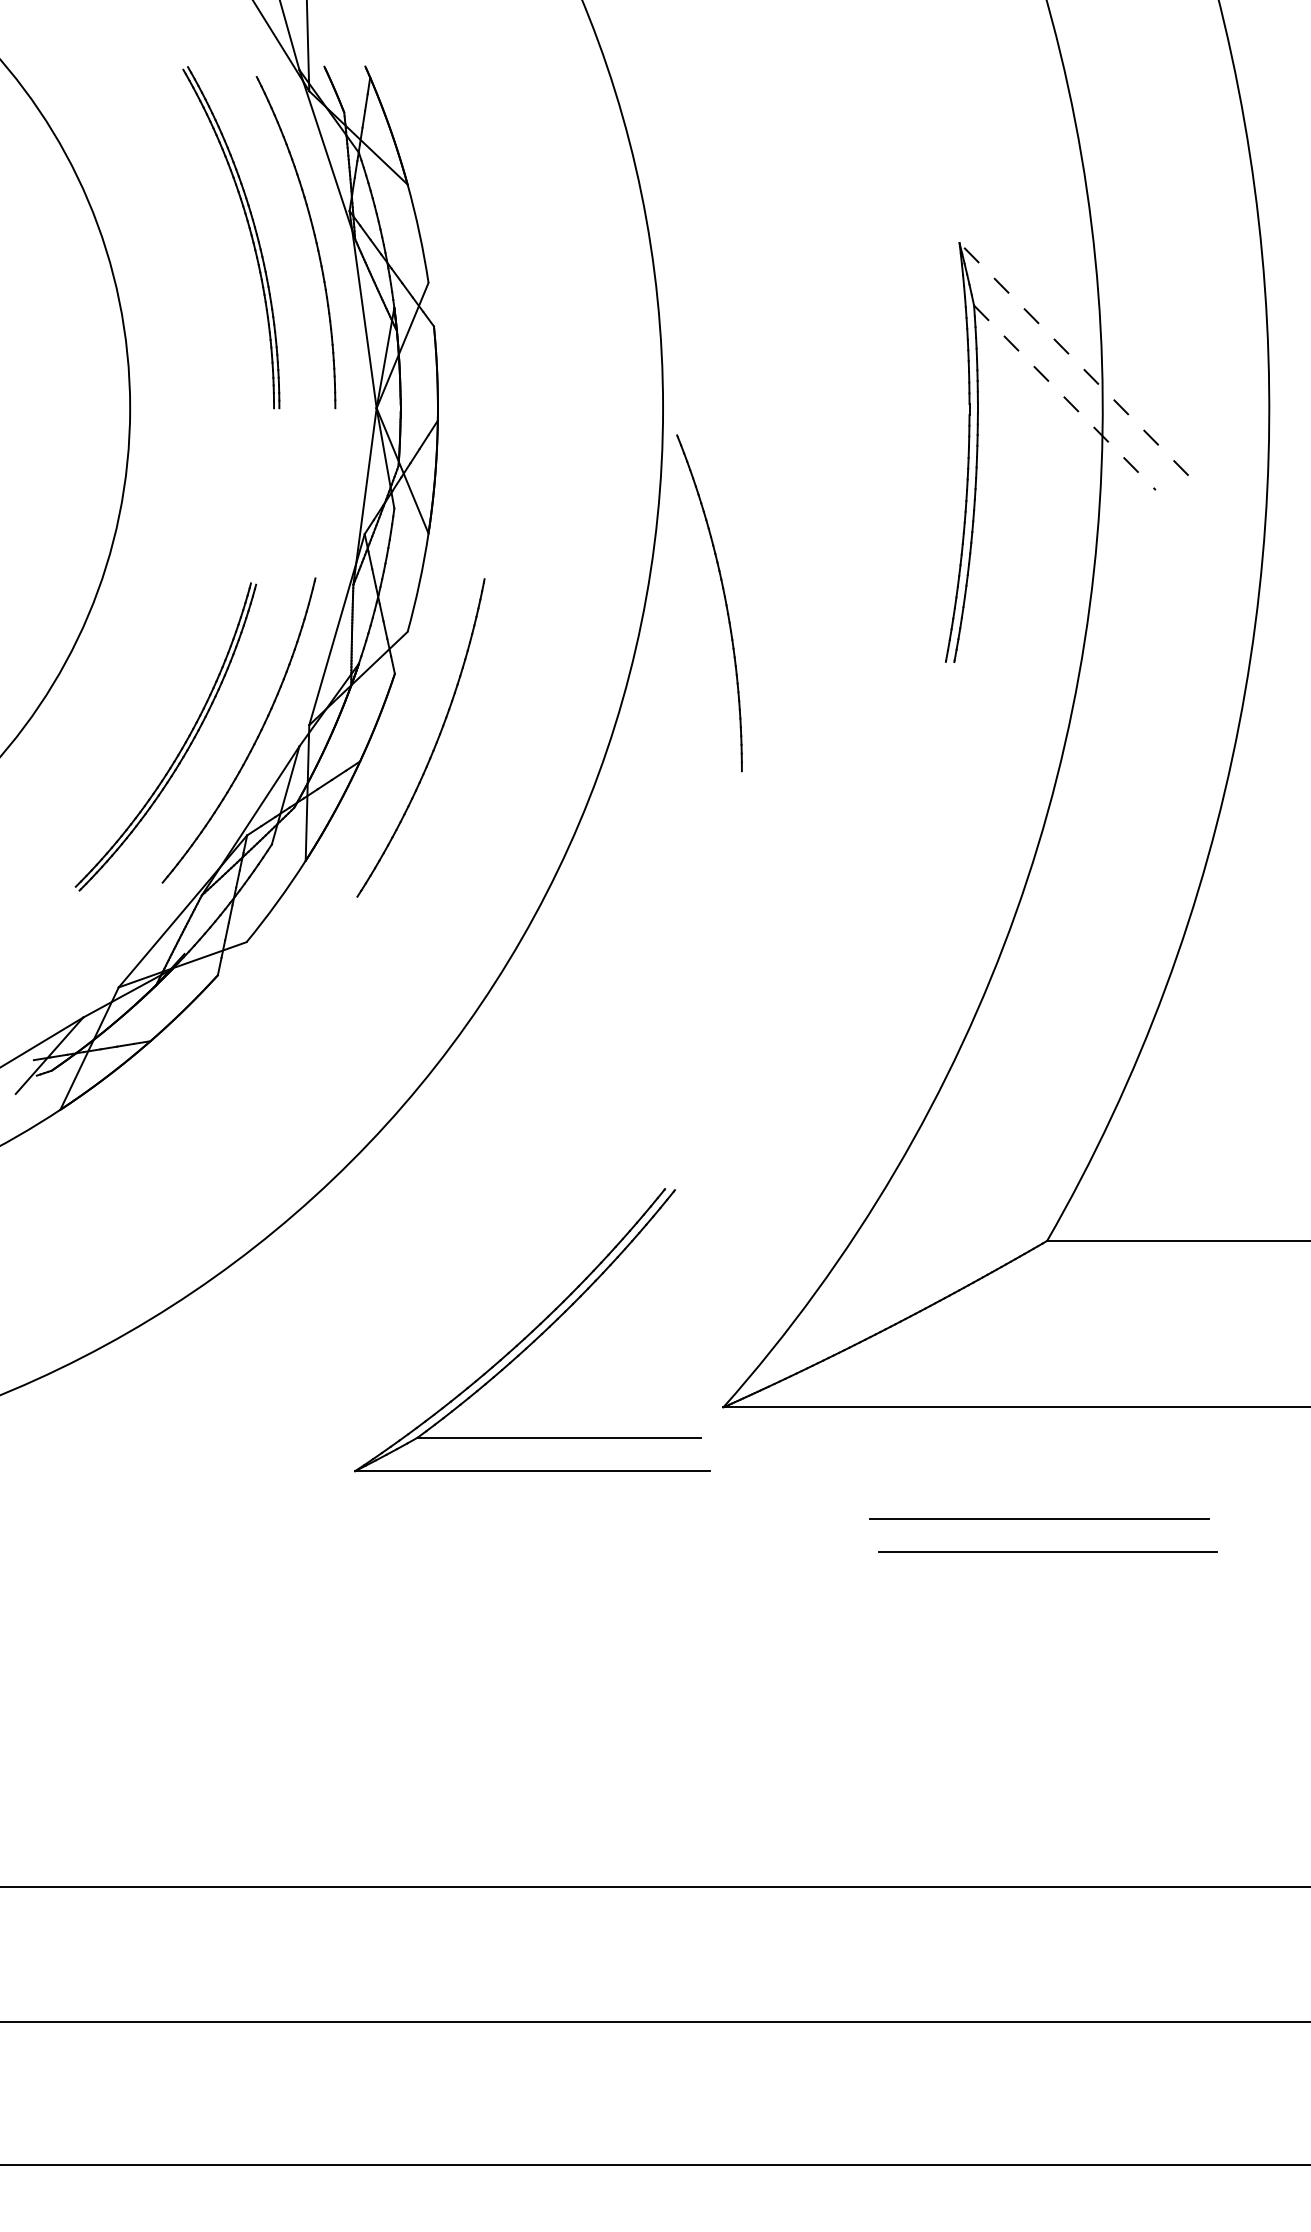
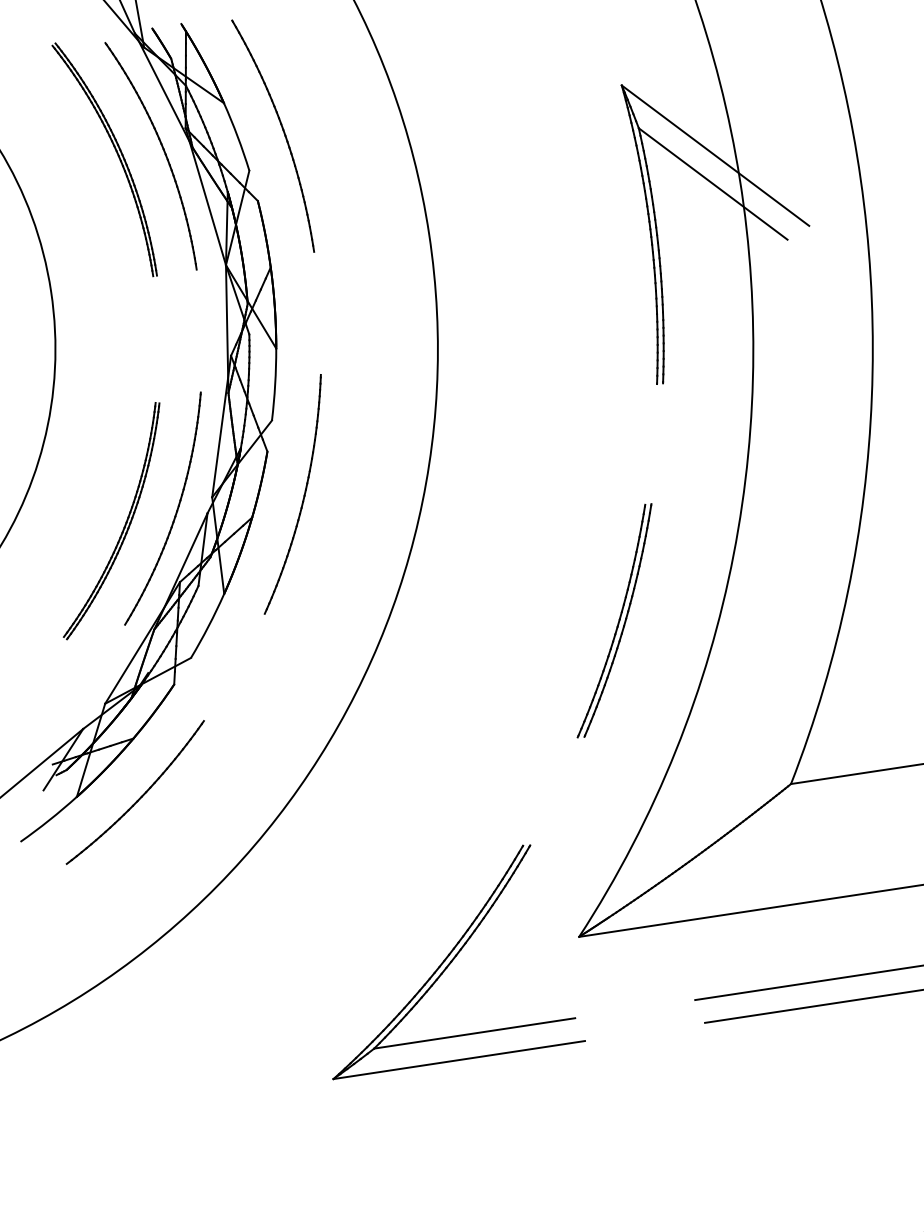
line: (1073, 359) -> (715, 155), dashed -> solid
line: (1064, 397) -> (712, 183), dashed -> solid
part: (724, 601) -> (283, 133), moved
part: (843, 980) -> (618, 621), added
part: (148, 1122) -> (140, 796), added
part: (532, 1330) -> (444, 960), moved

